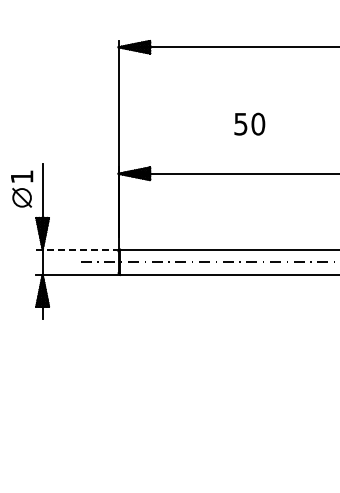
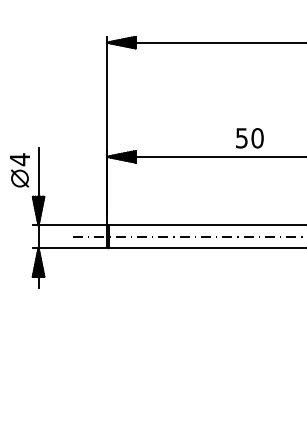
text: (249, 123) -> (249, 137), moved
text: (22, 176) -> (20, 159), 1 -> 4
line: (77, 249) -> (70, 225), dashed -> solid

